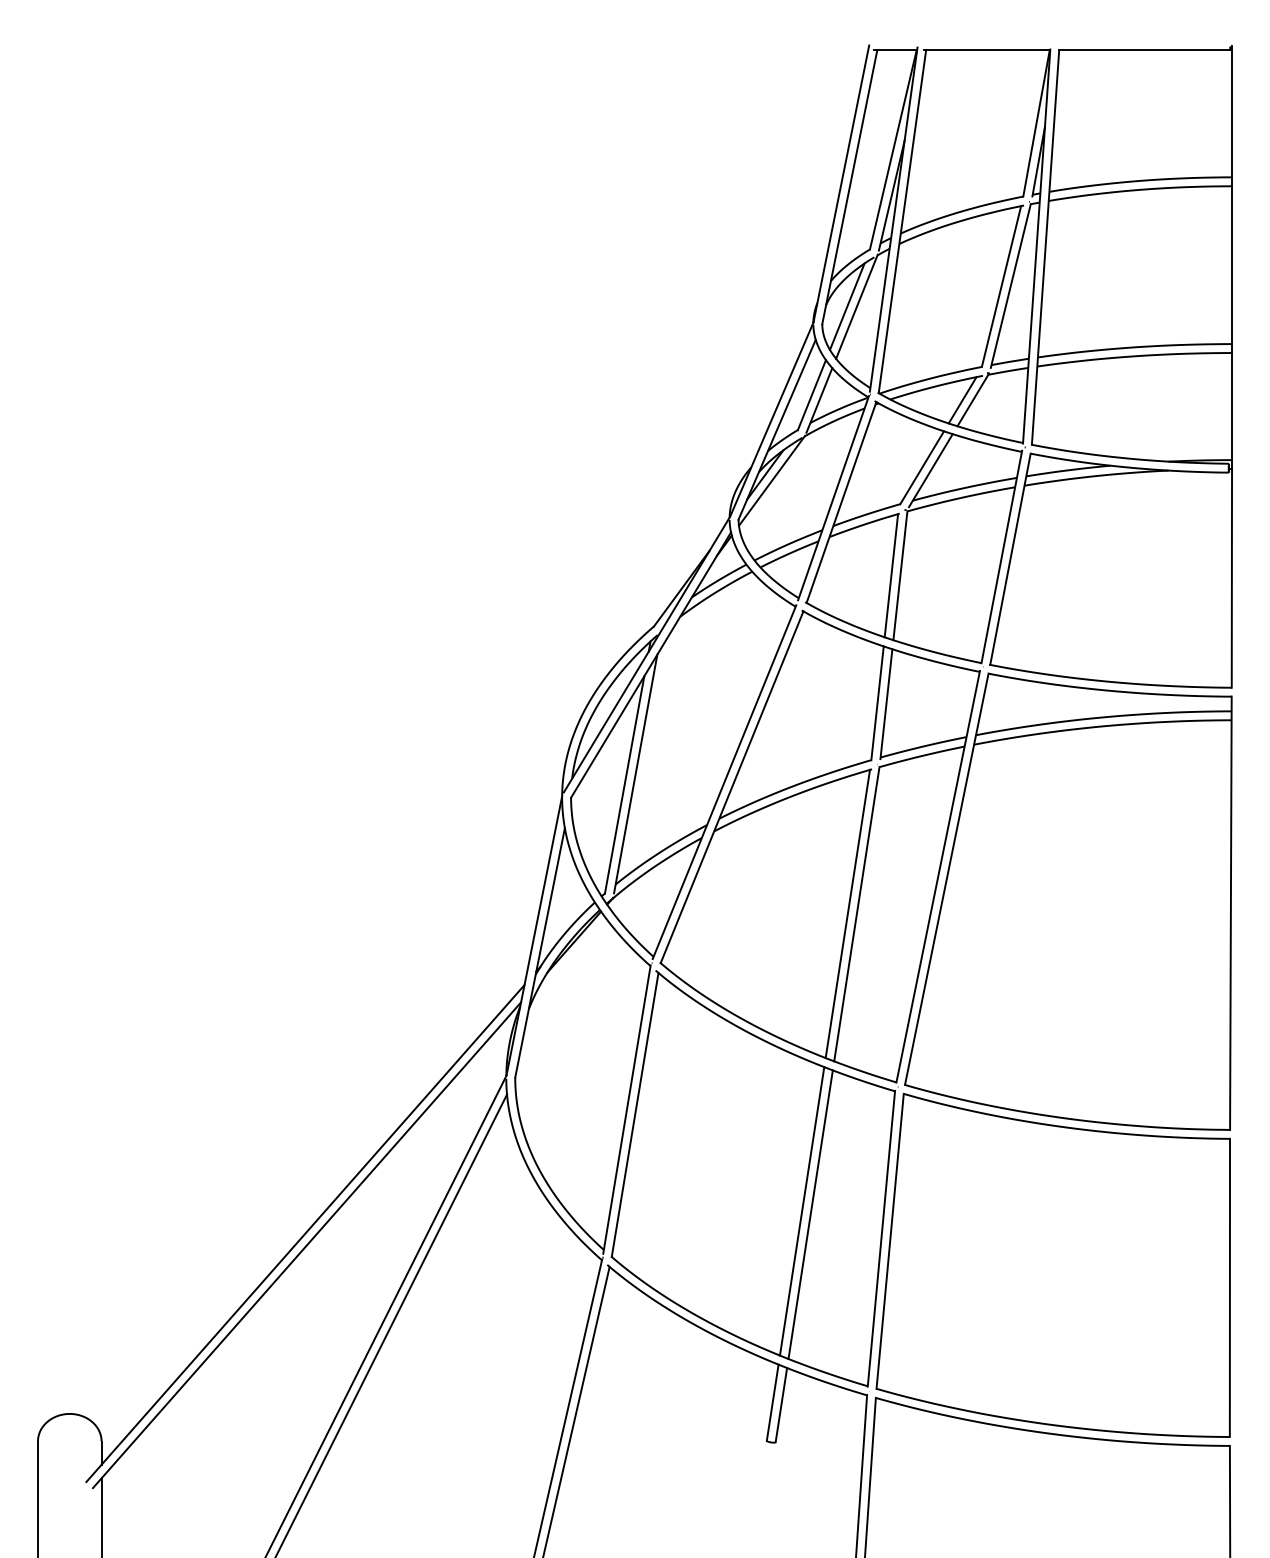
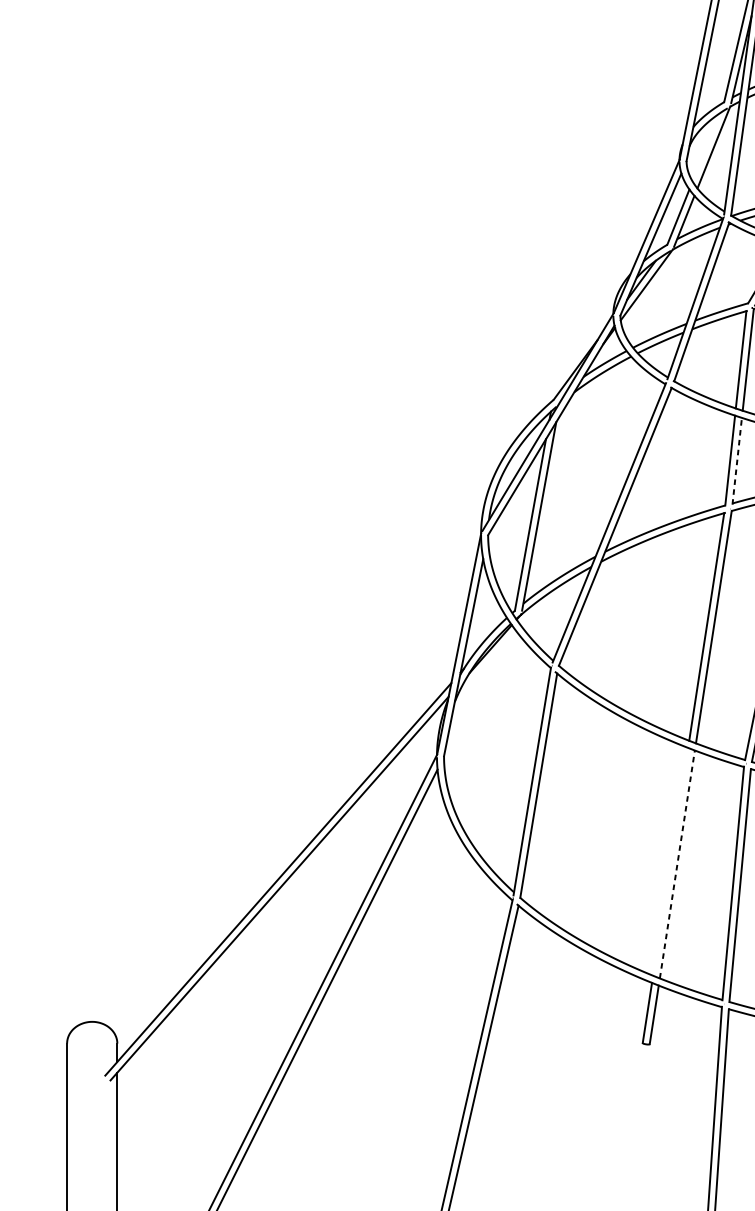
line: (846, 306) -> (705, 147), removed
line: (886, 703) -> (737, 460), solid -> dashed
line: (801, 1211) -> (670, 861), removed
line: (810, 1214) -> (677, 864), solid -> dashed

